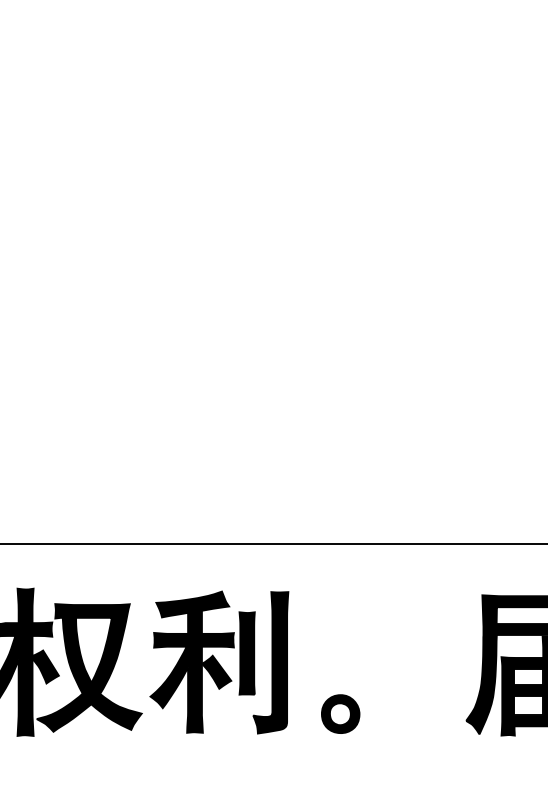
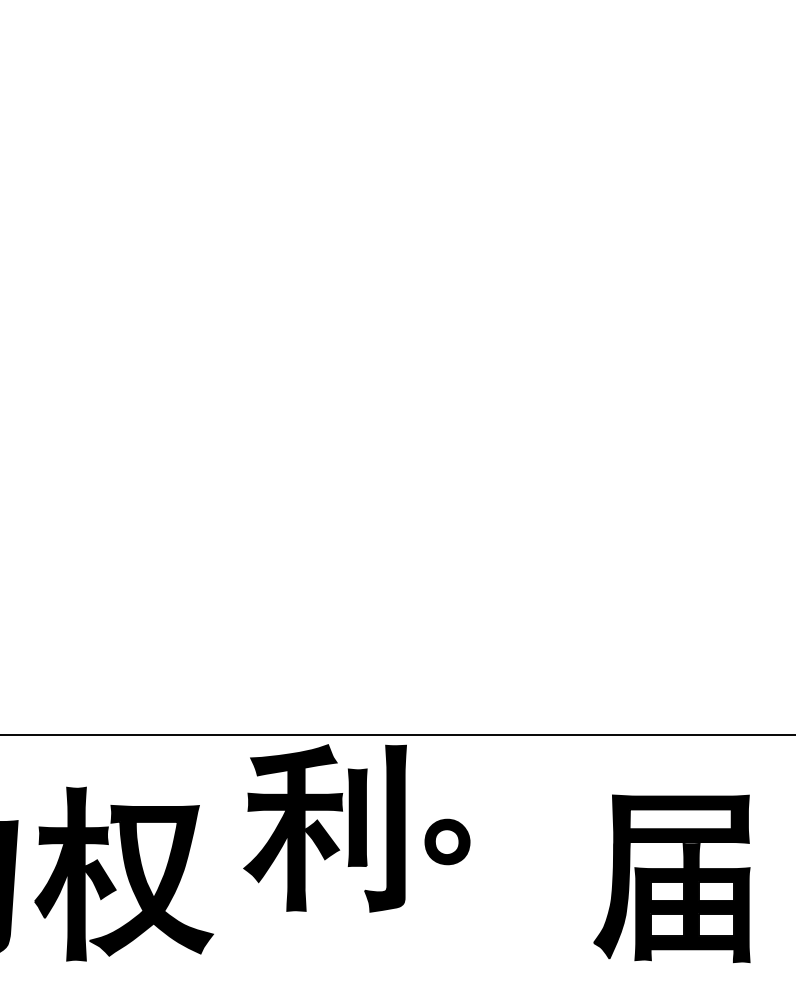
part: (218, 662) -> (324, 828), moved
part: (340, 713) -> (447, 841), moved

